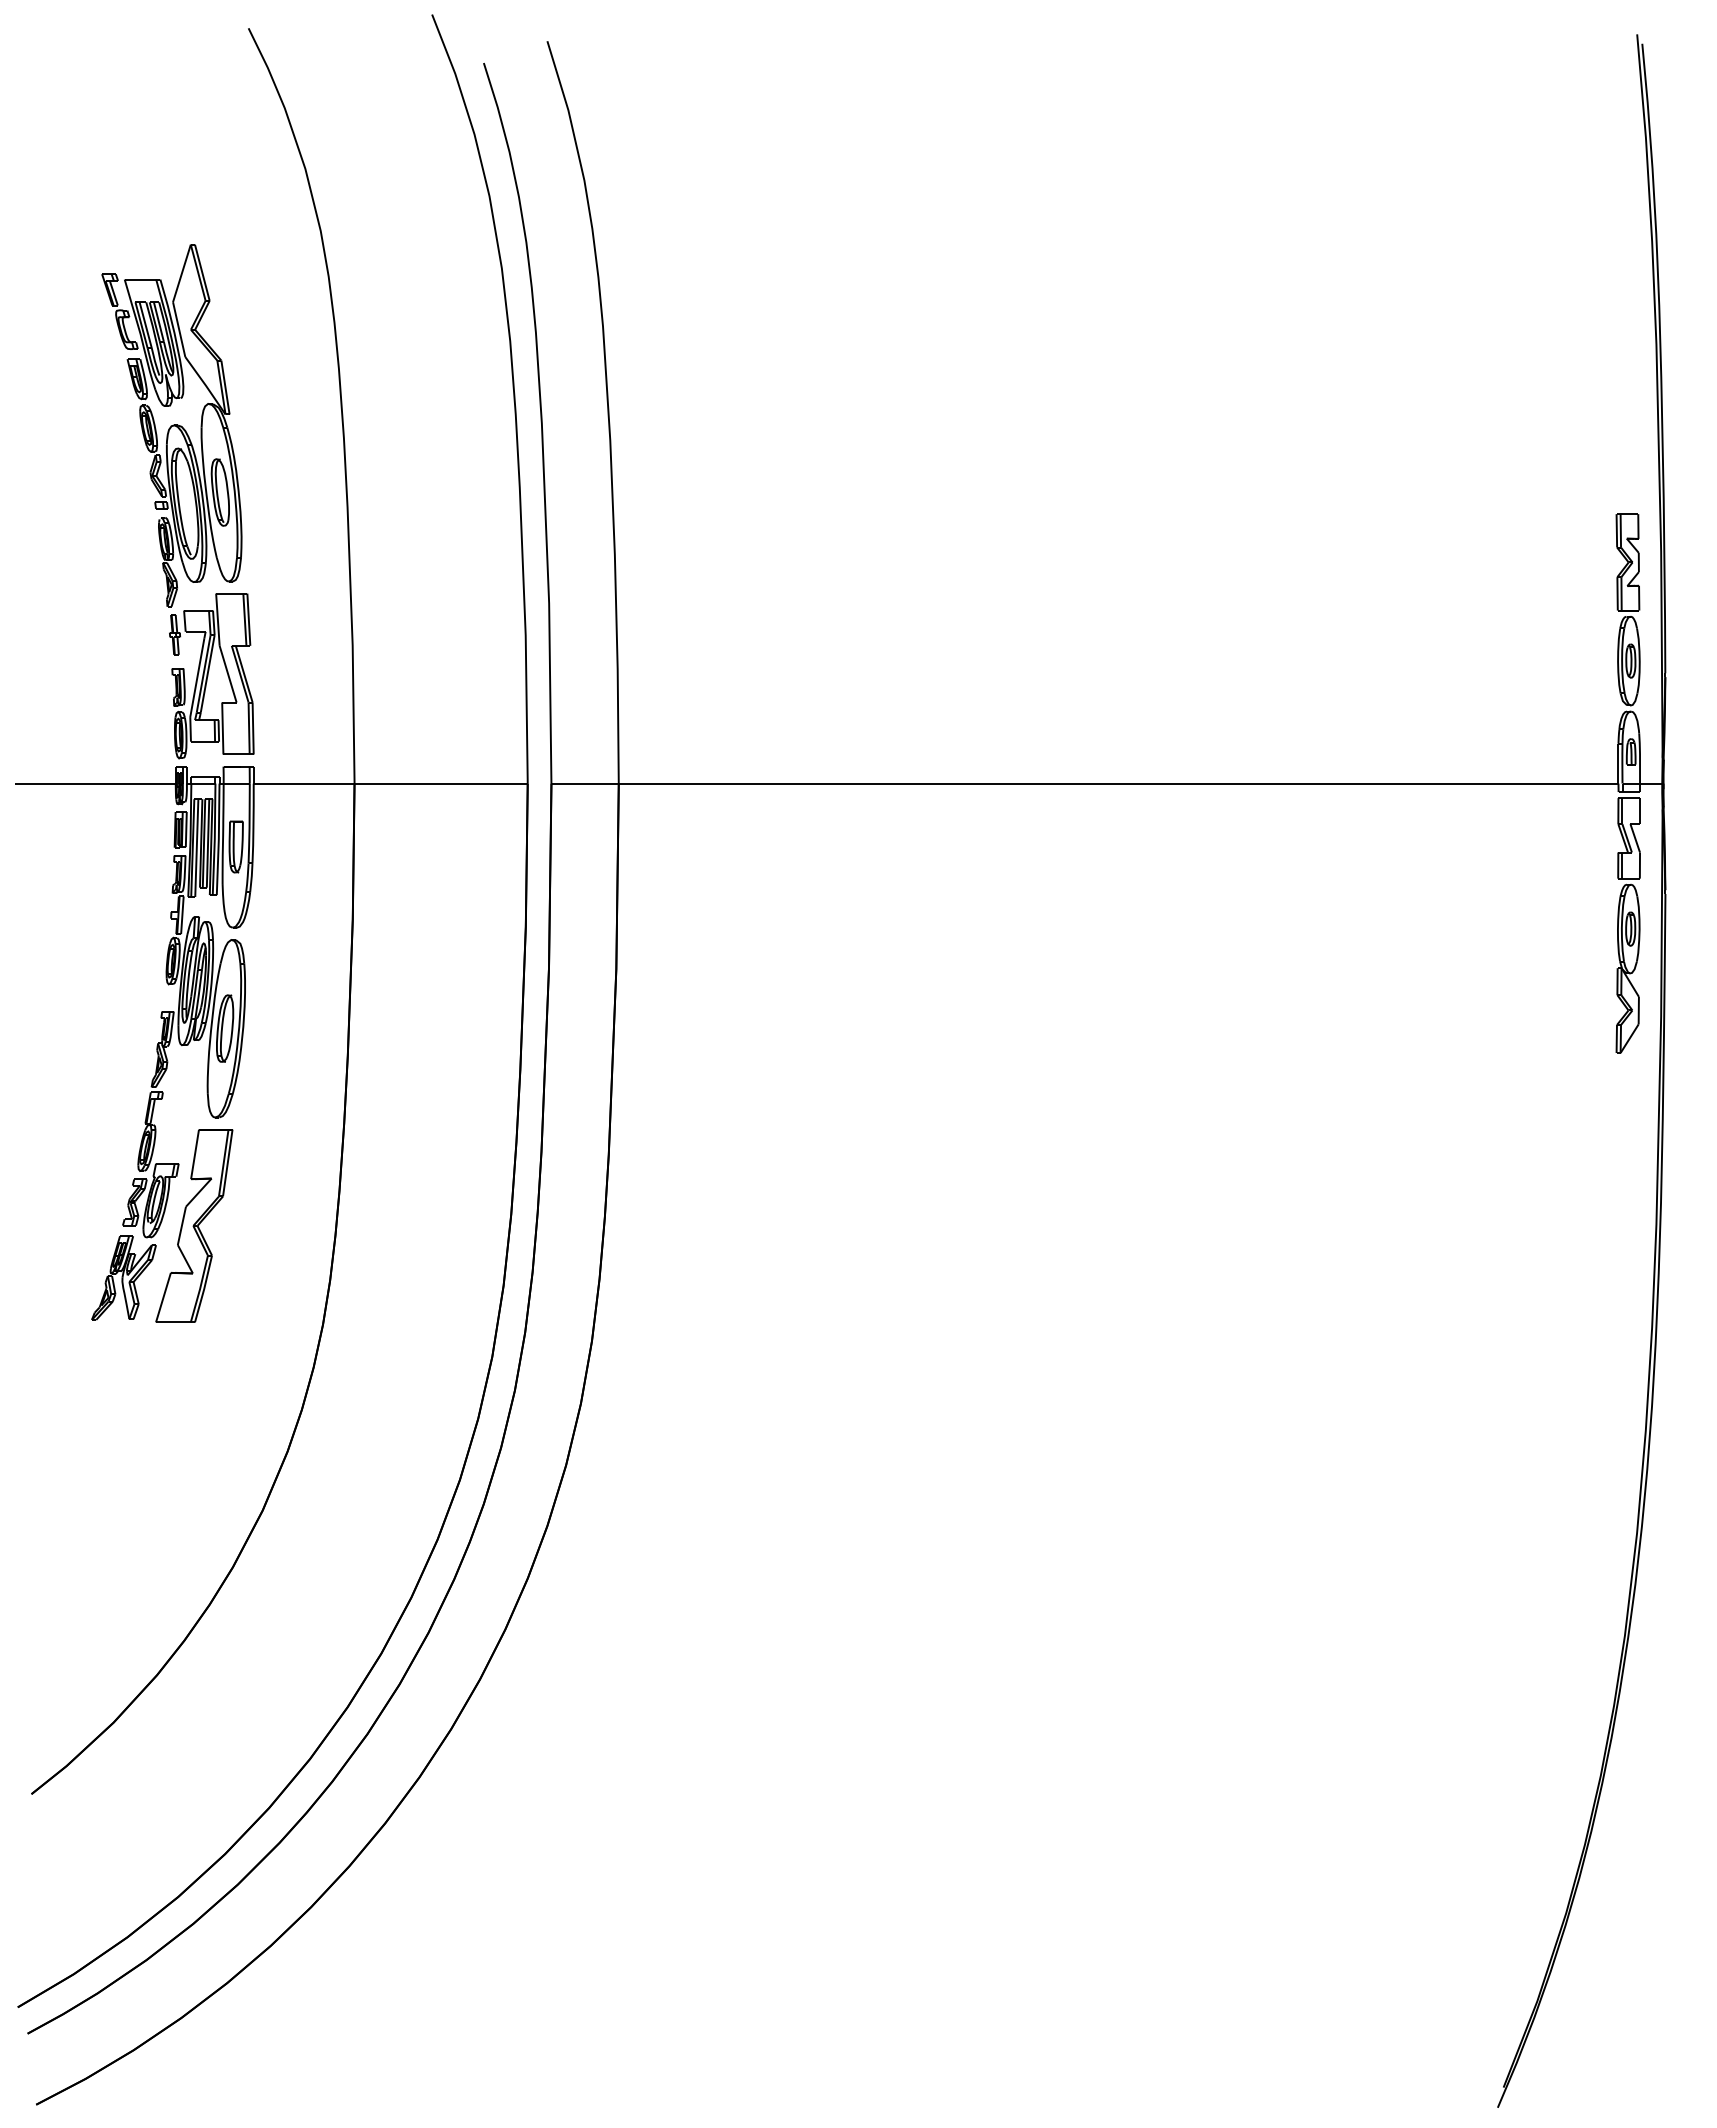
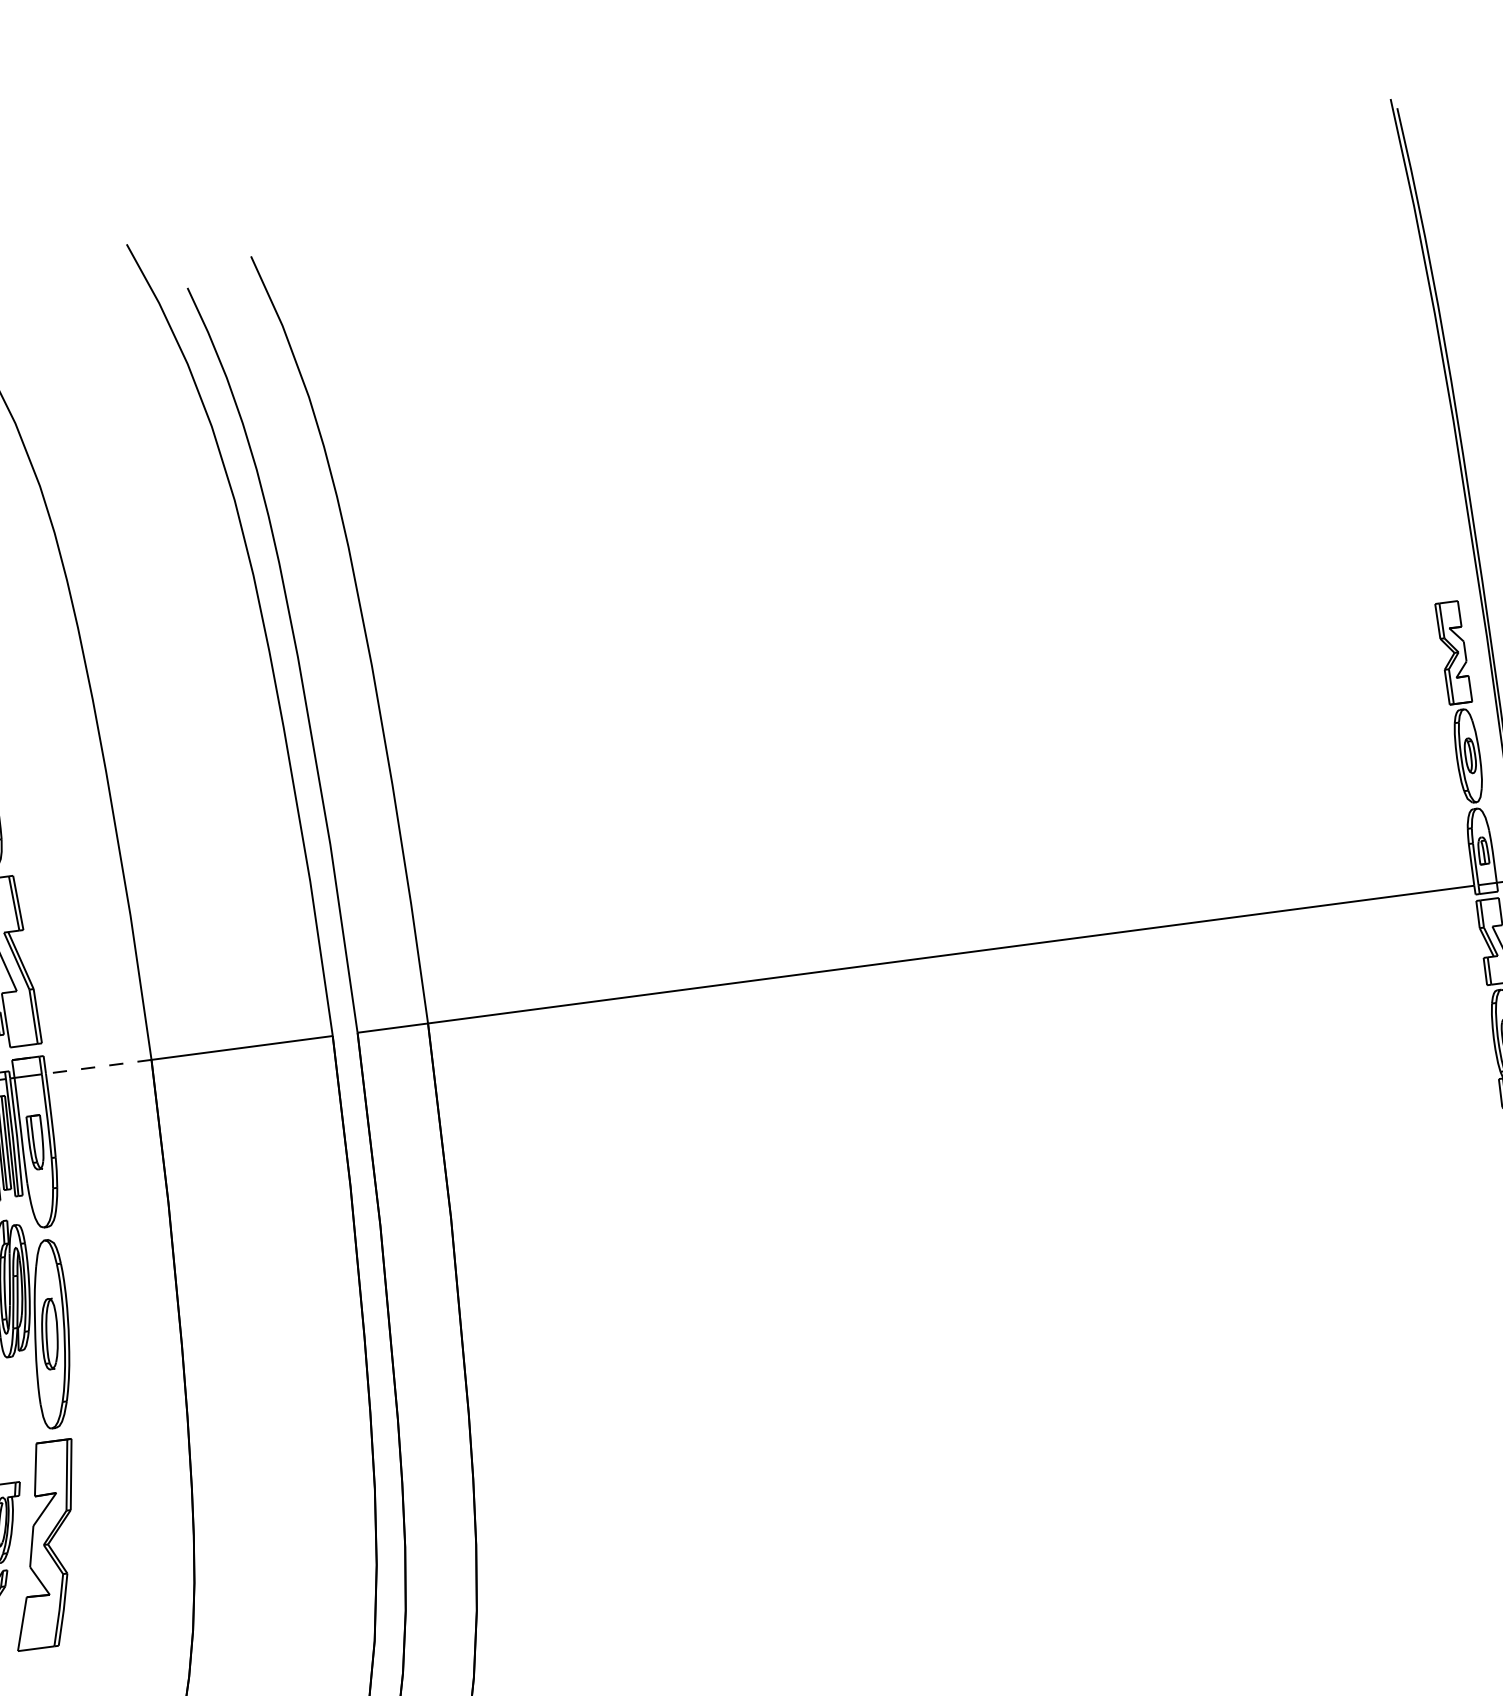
line: (303, 783) -> (98, 1066), solid -> dashed

